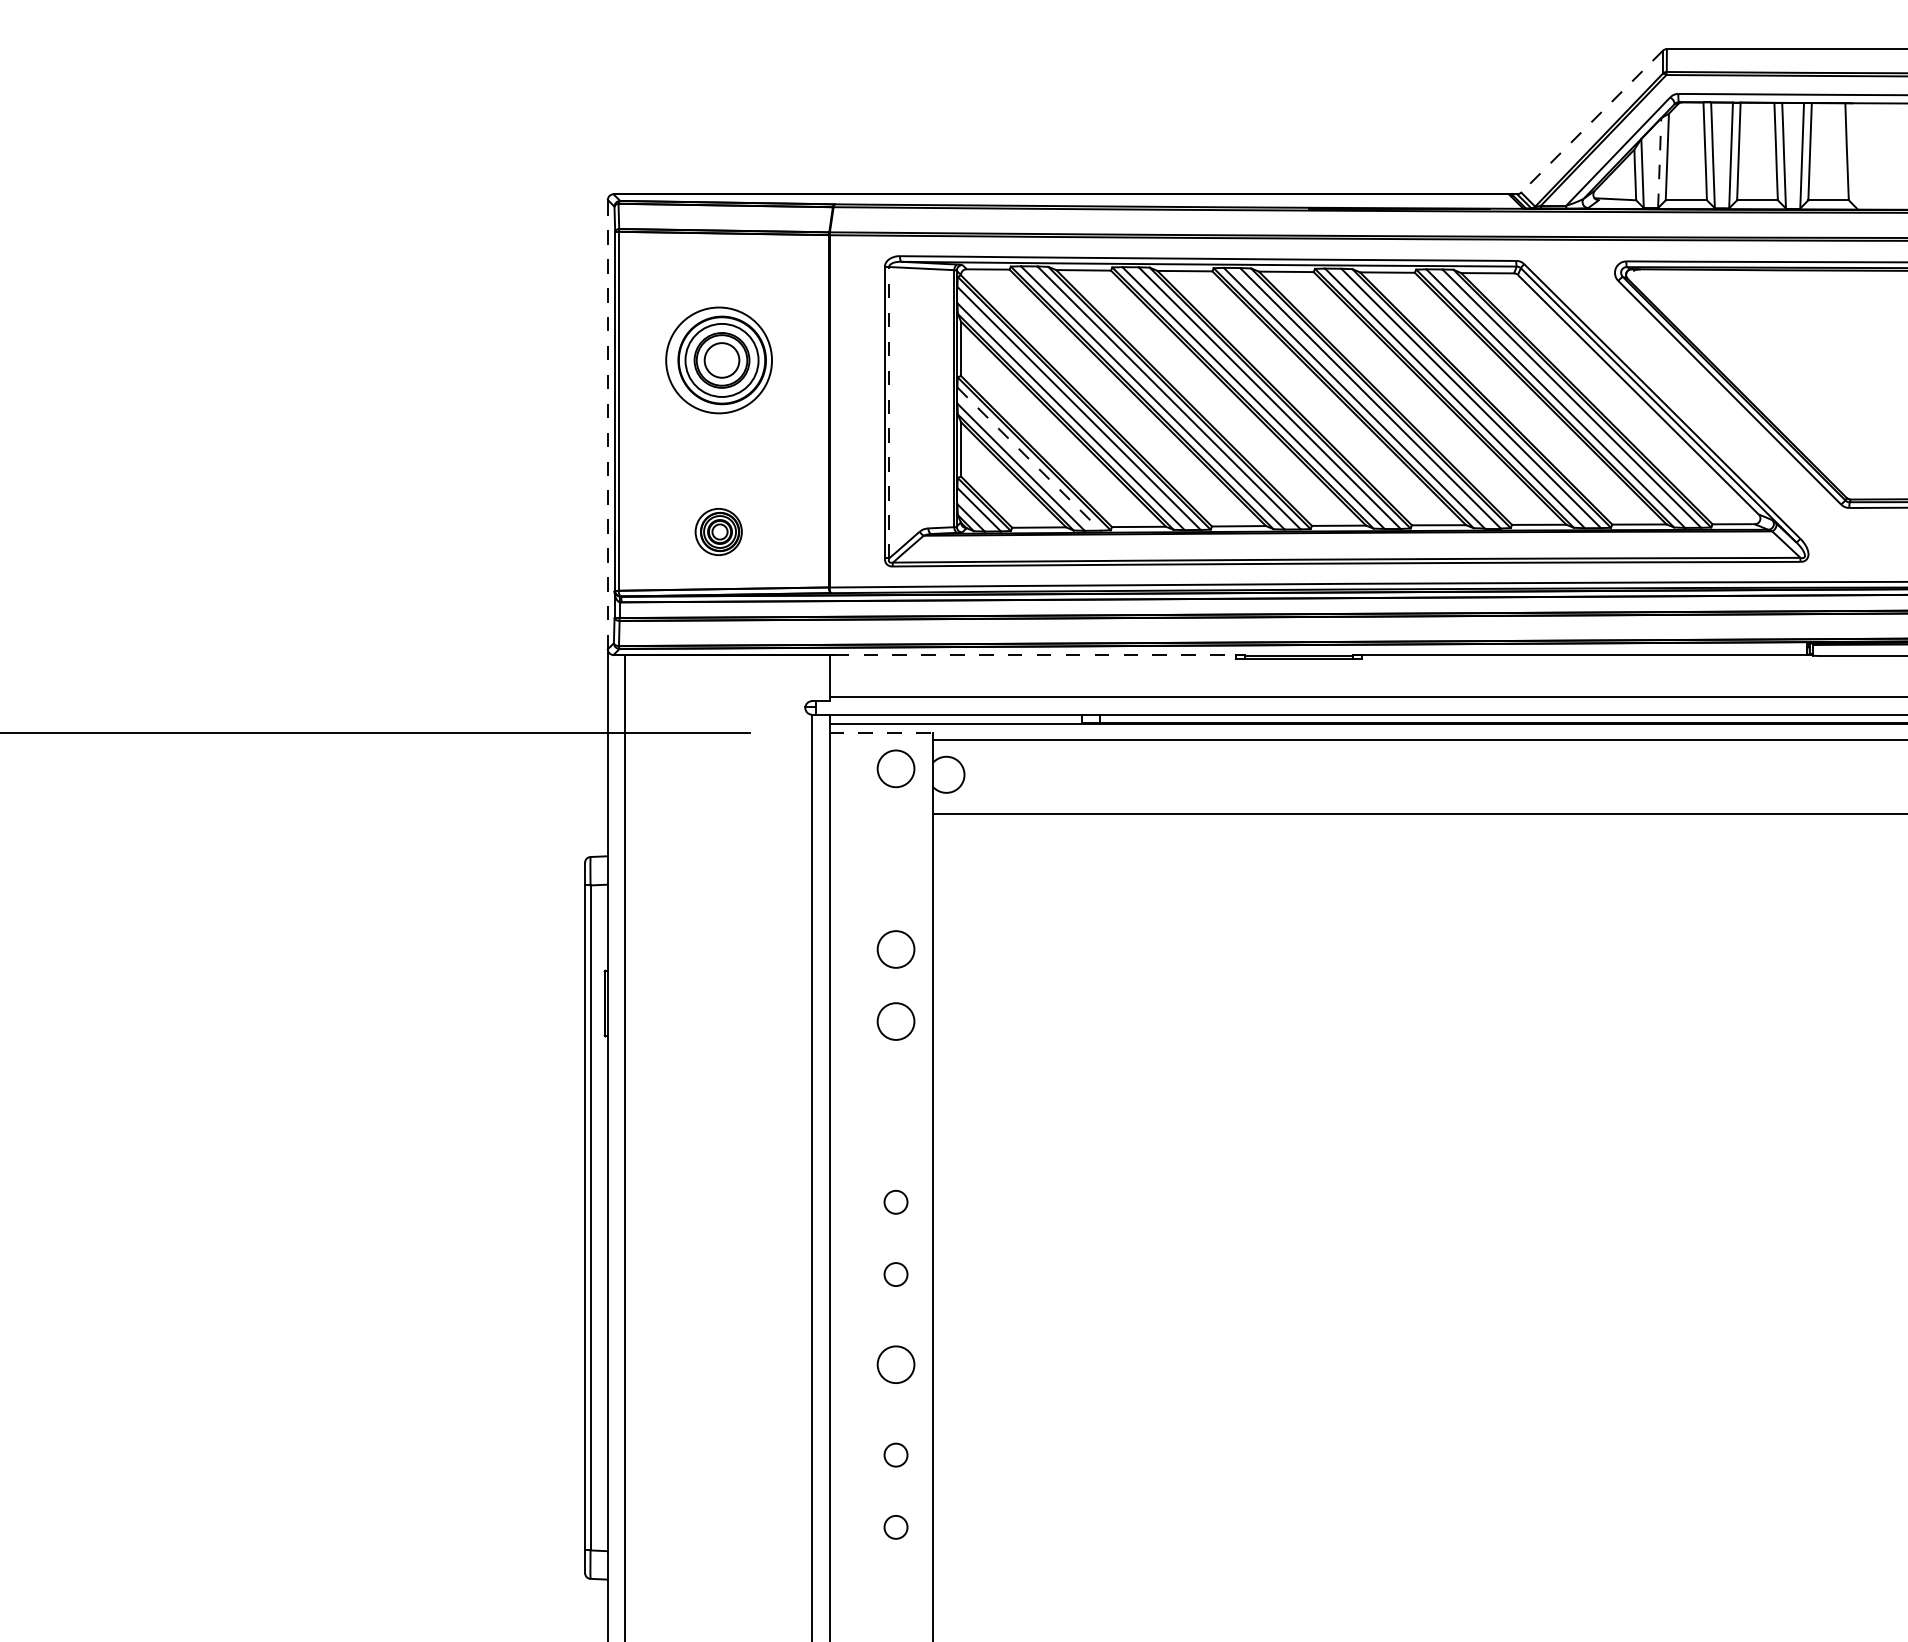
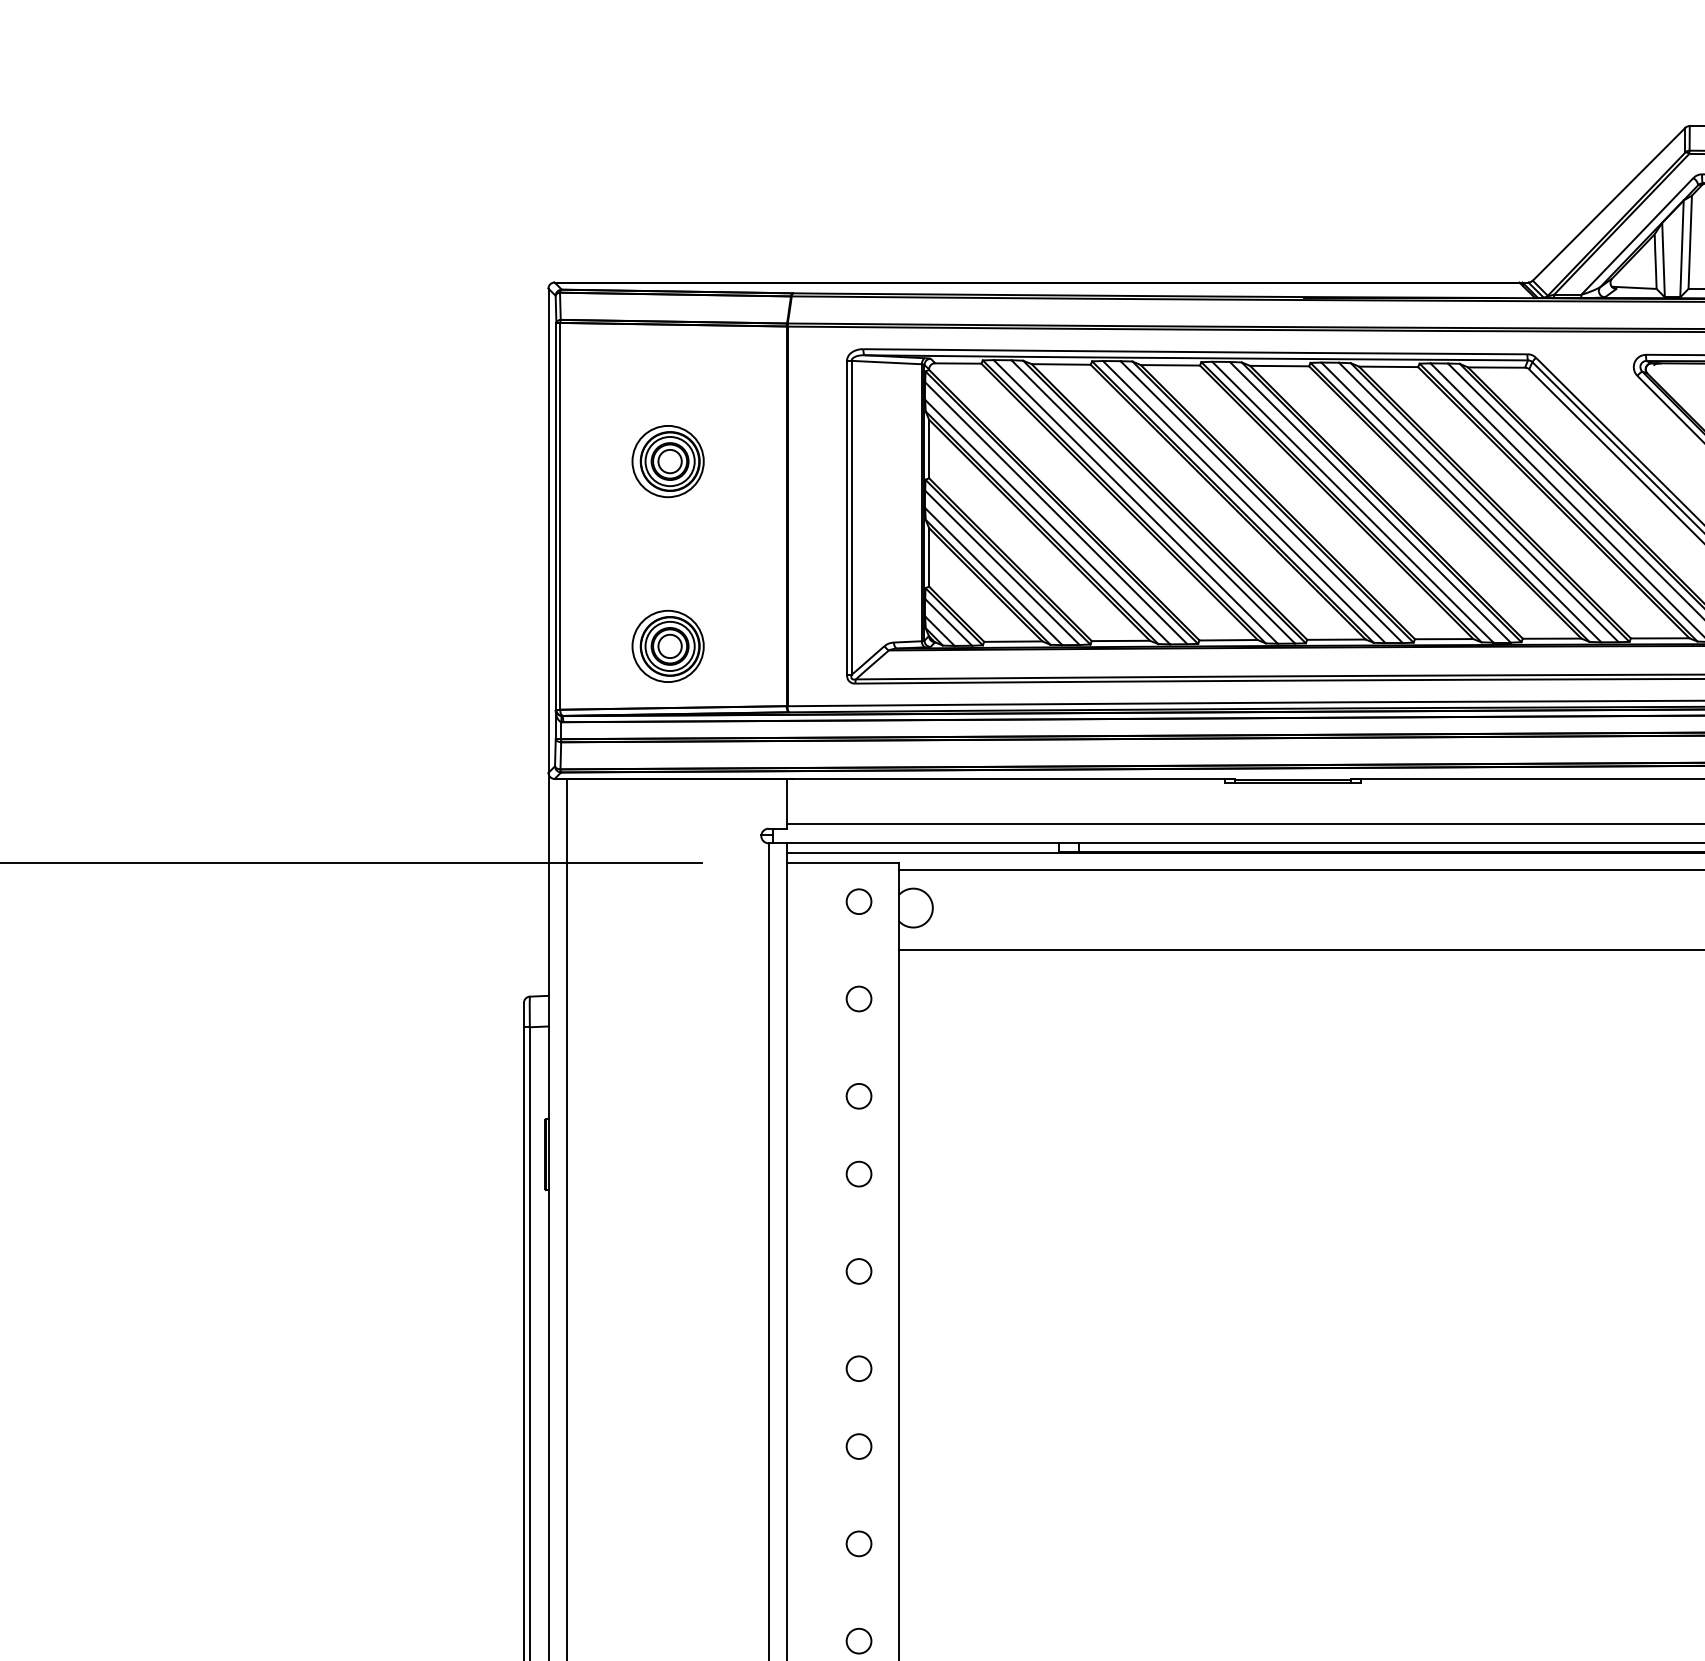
line: (1591, 122) -> (1608, 205), dashed -> solid
line: (1659, 163) -> (1681, 249), dashed -> solid
part: (718, 360) -> (667, 461), size x0.62
line: (889, 412) -> (852, 517), dashed -> solid
line: (607, 424) -> (548, 530), dashed -> solid
line: (1029, 459) -> (1002, 568), dashed -> solid
part: (718, 531) -> (667, 645), size x1.43
line: (1040, 655) -> (1014, 779), dashed -> solid
line: (881, 732) -> (843, 862), dashed -> solid
circle: (895, 768) -> (858, 901), size x0.62
circle: (895, 858) -> (858, 998), added
circle: (895, 949) -> (858, 1096), size x0.62
circle: (895, 1021) -> (858, 1173), size x0.62
circle: (895, 1111) -> (858, 1270), added
circle: (895, 1364) -> (858, 1543), size x0.62

